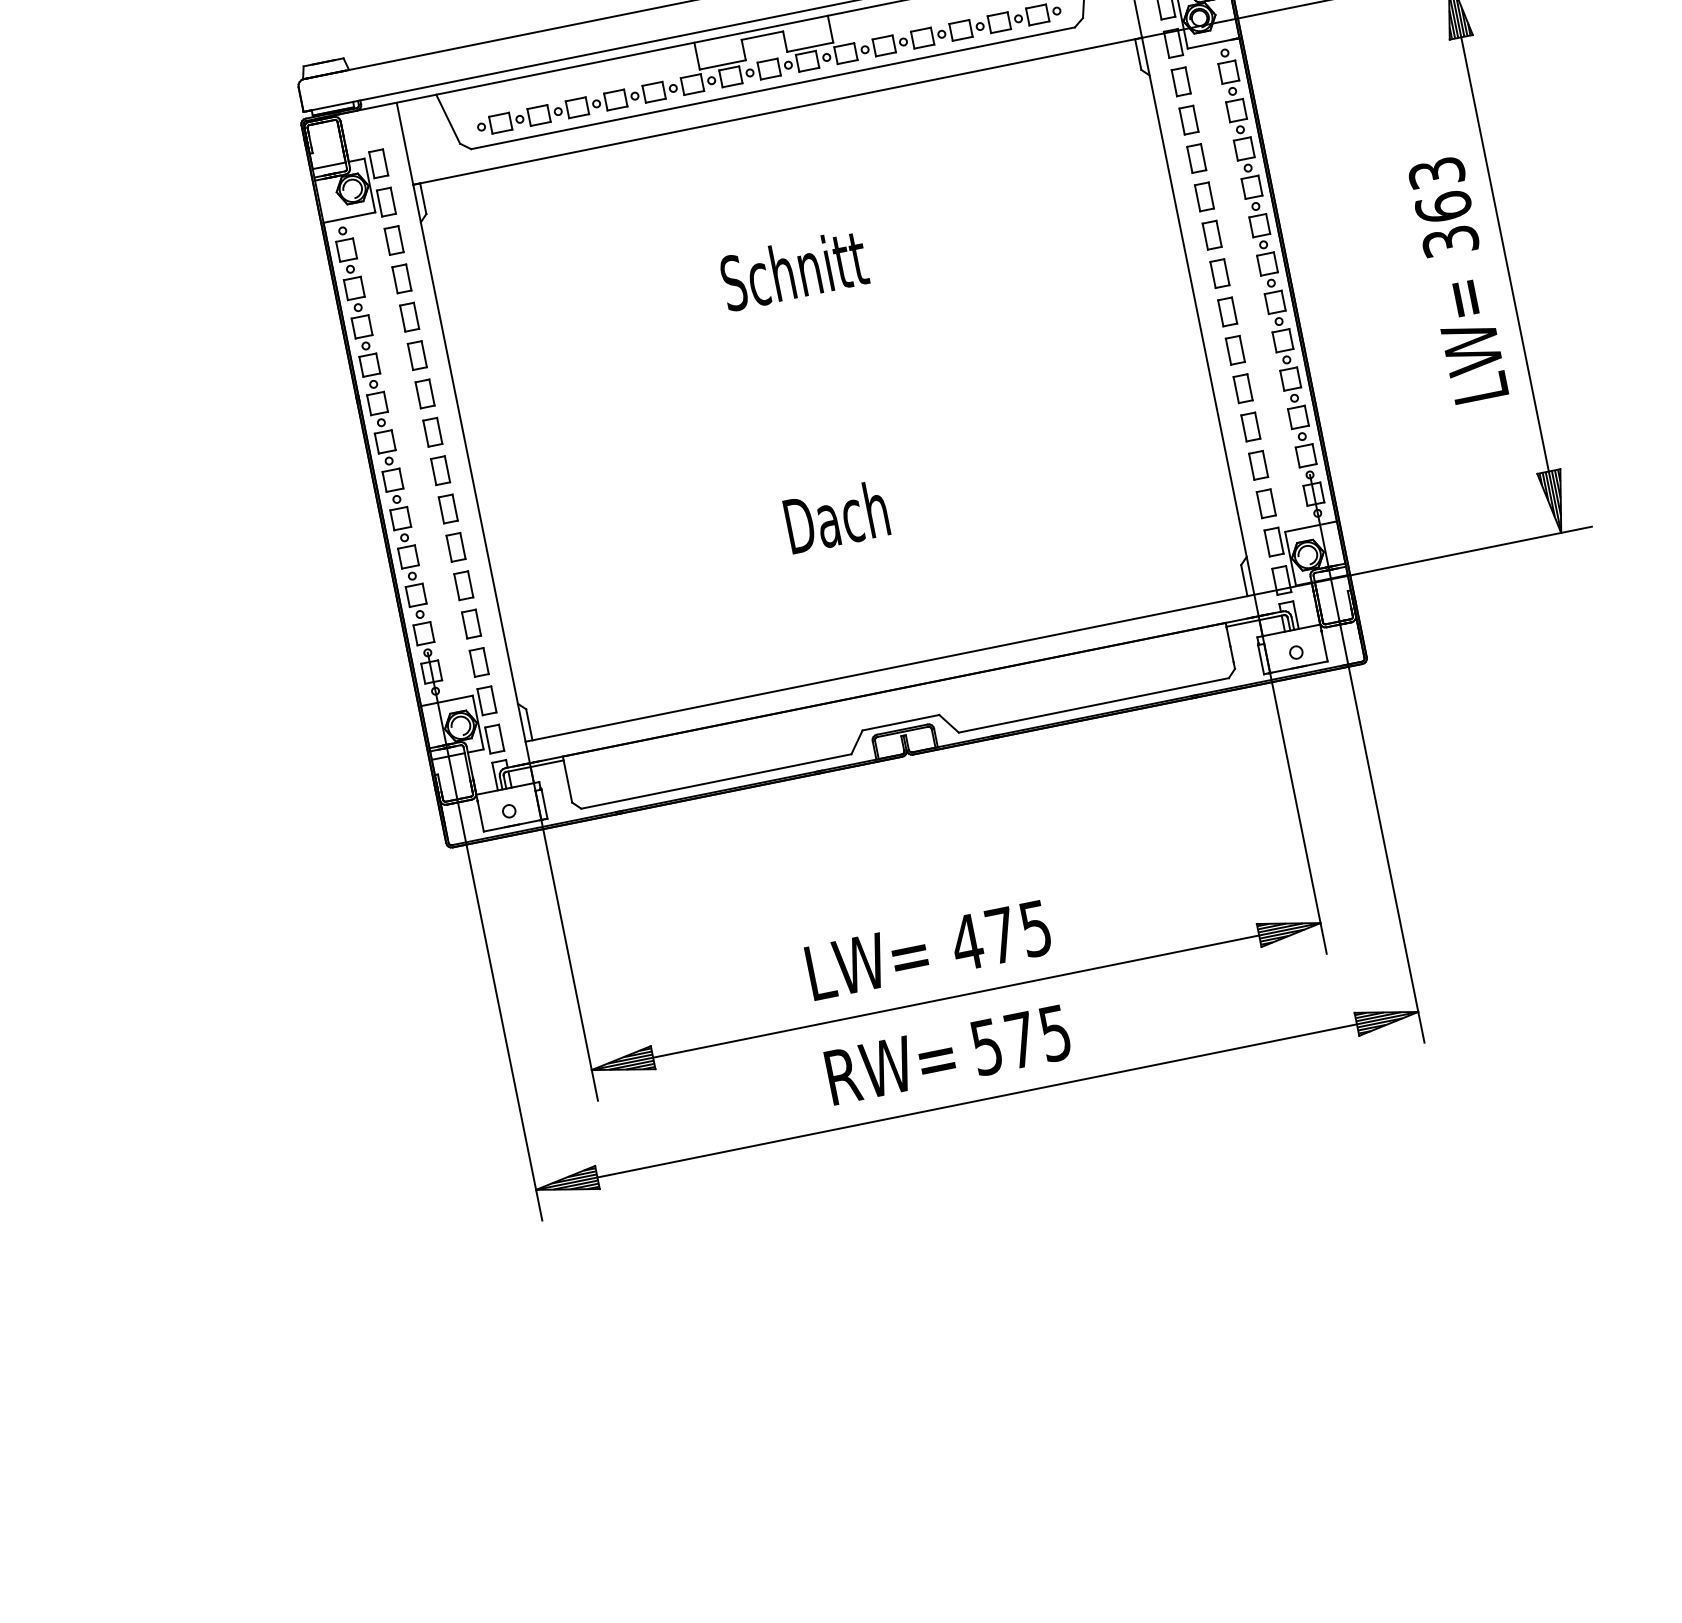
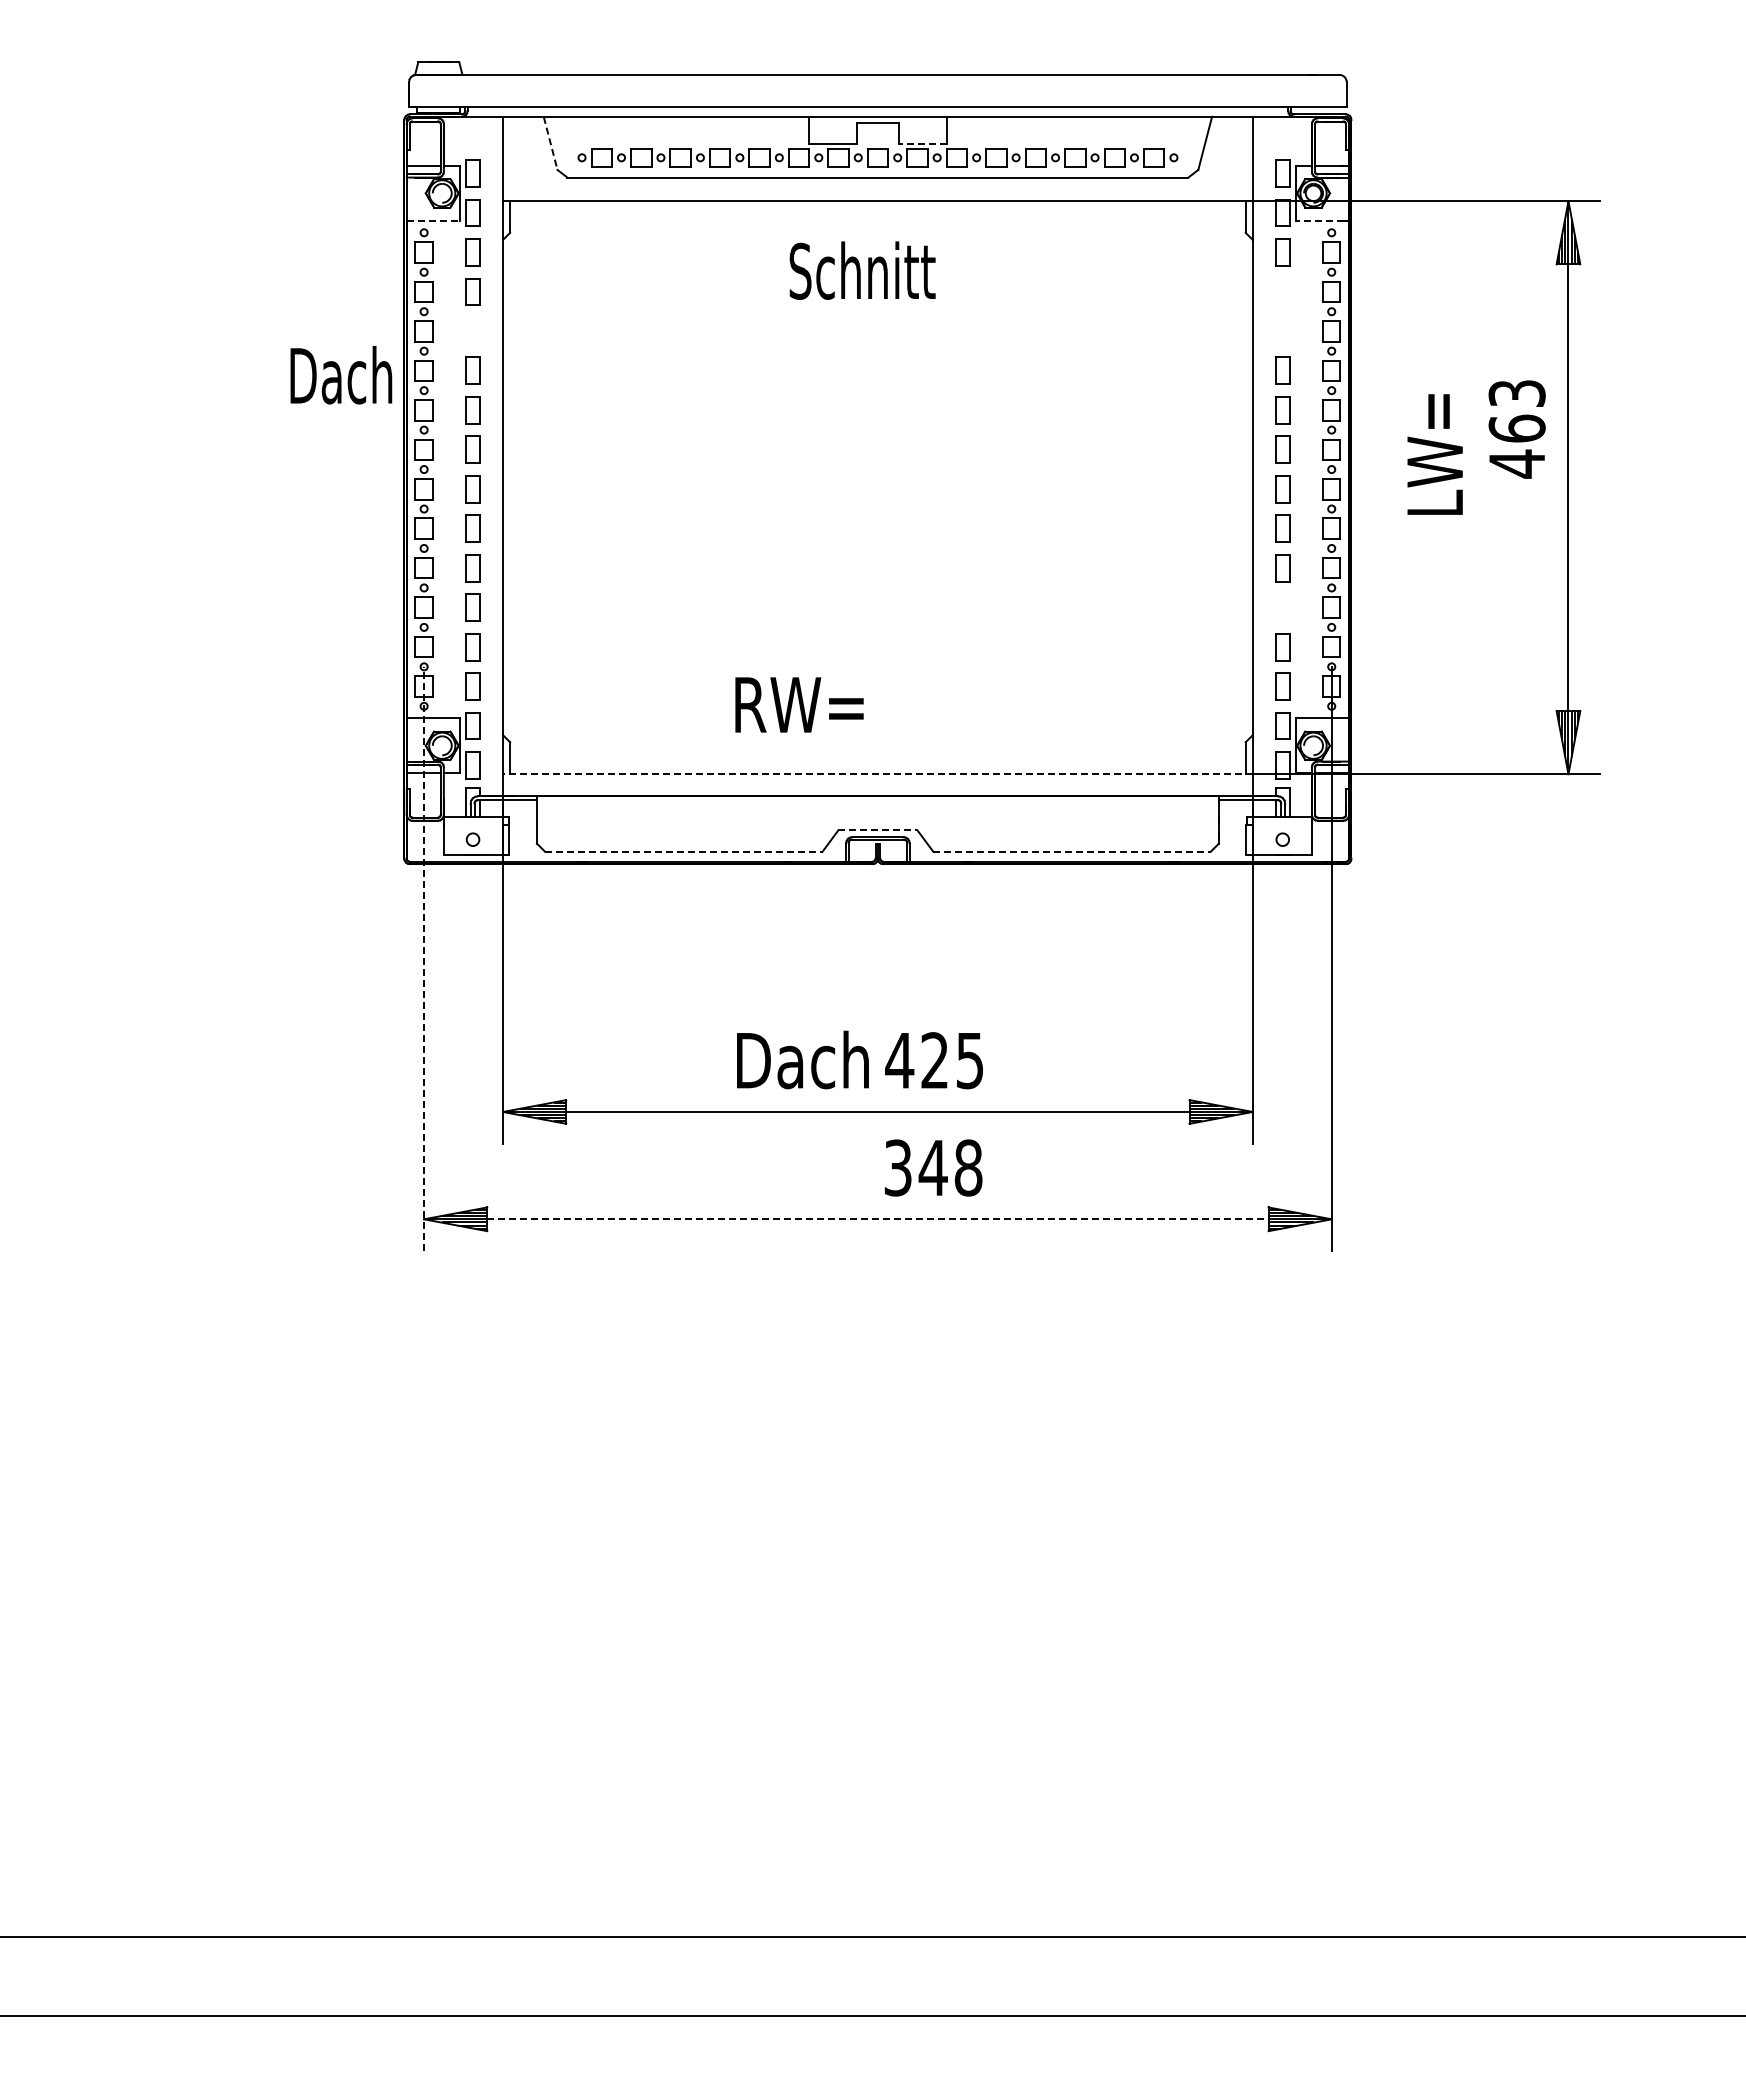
line: (1210, 43) -> (1319, 220), solid -> dashed
line: (809, 47) -> (922, 144), solid -> dashed
line: (448, 119) -> (550, 143), solid -> dashed
part: (1188, 119) -> (1282, 291), removed
part: (1196, 158) -> (1282, 331), removed
line: (349, 217) -> (433, 220), solid -> dashed
text: (1449, 241) -> (1516, 463), 363 -> 463
text: (794, 270) -> (862, 270), moved
part: (409, 317) -> (472, 331), removed
text: (1469, 341) -> (1434, 454), moved
part: (1250, 426) -> (1282, 607), removed
text: (836, 517) -> (341, 375), moved
line: (889, 668) -> (877, 774), solid -> dashed
line: (1094, 705) -> (1072, 851), solid -> dashed
line: (901, 722) -> (878, 830), solid -> dashed
line: (716, 781) -> (683, 851), solid -> dashed
text: (1001, 935) -> (934, 1060), 475 -> 425
line: (485, 936) -> (424, 958), solid -> dashed
text: (875, 959) -> (805, 1059), LW= -> Dach
text: (1021, 1039) -> (933, 1167), 575 -> 348
text: (890, 1065) -> (799, 704), moved
line: (976, 1101) -> (877, 1219), solid -> dashed

